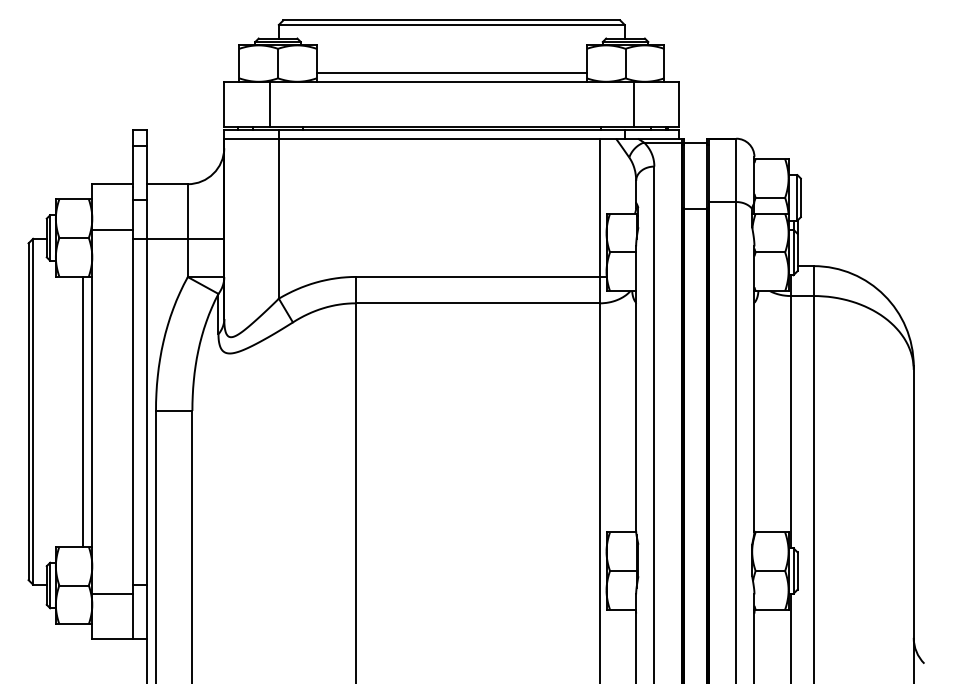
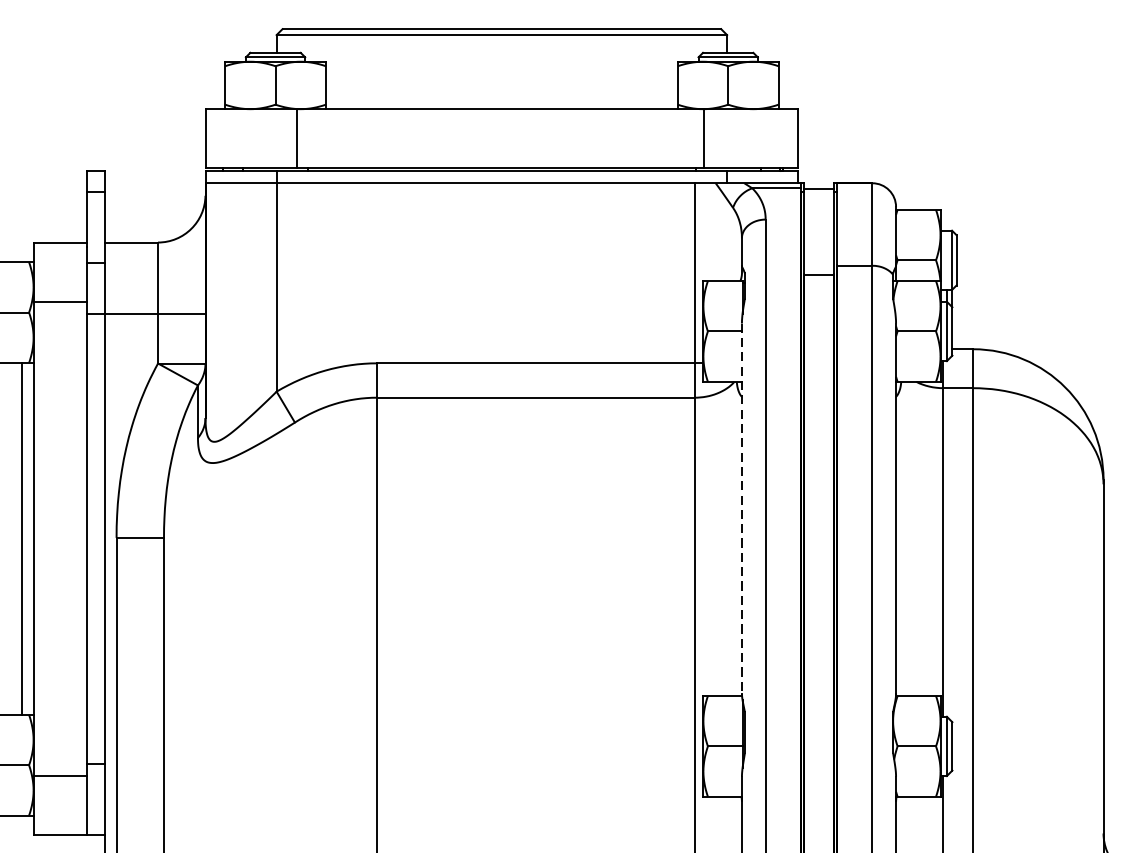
line: (451, 72) -> (501, 97), removed
line: (269, 104) -> (296, 138), moved
line: (633, 104) -> (703, 138), moved
line: (636, 389) -> (742, 509), solid -> dashed

